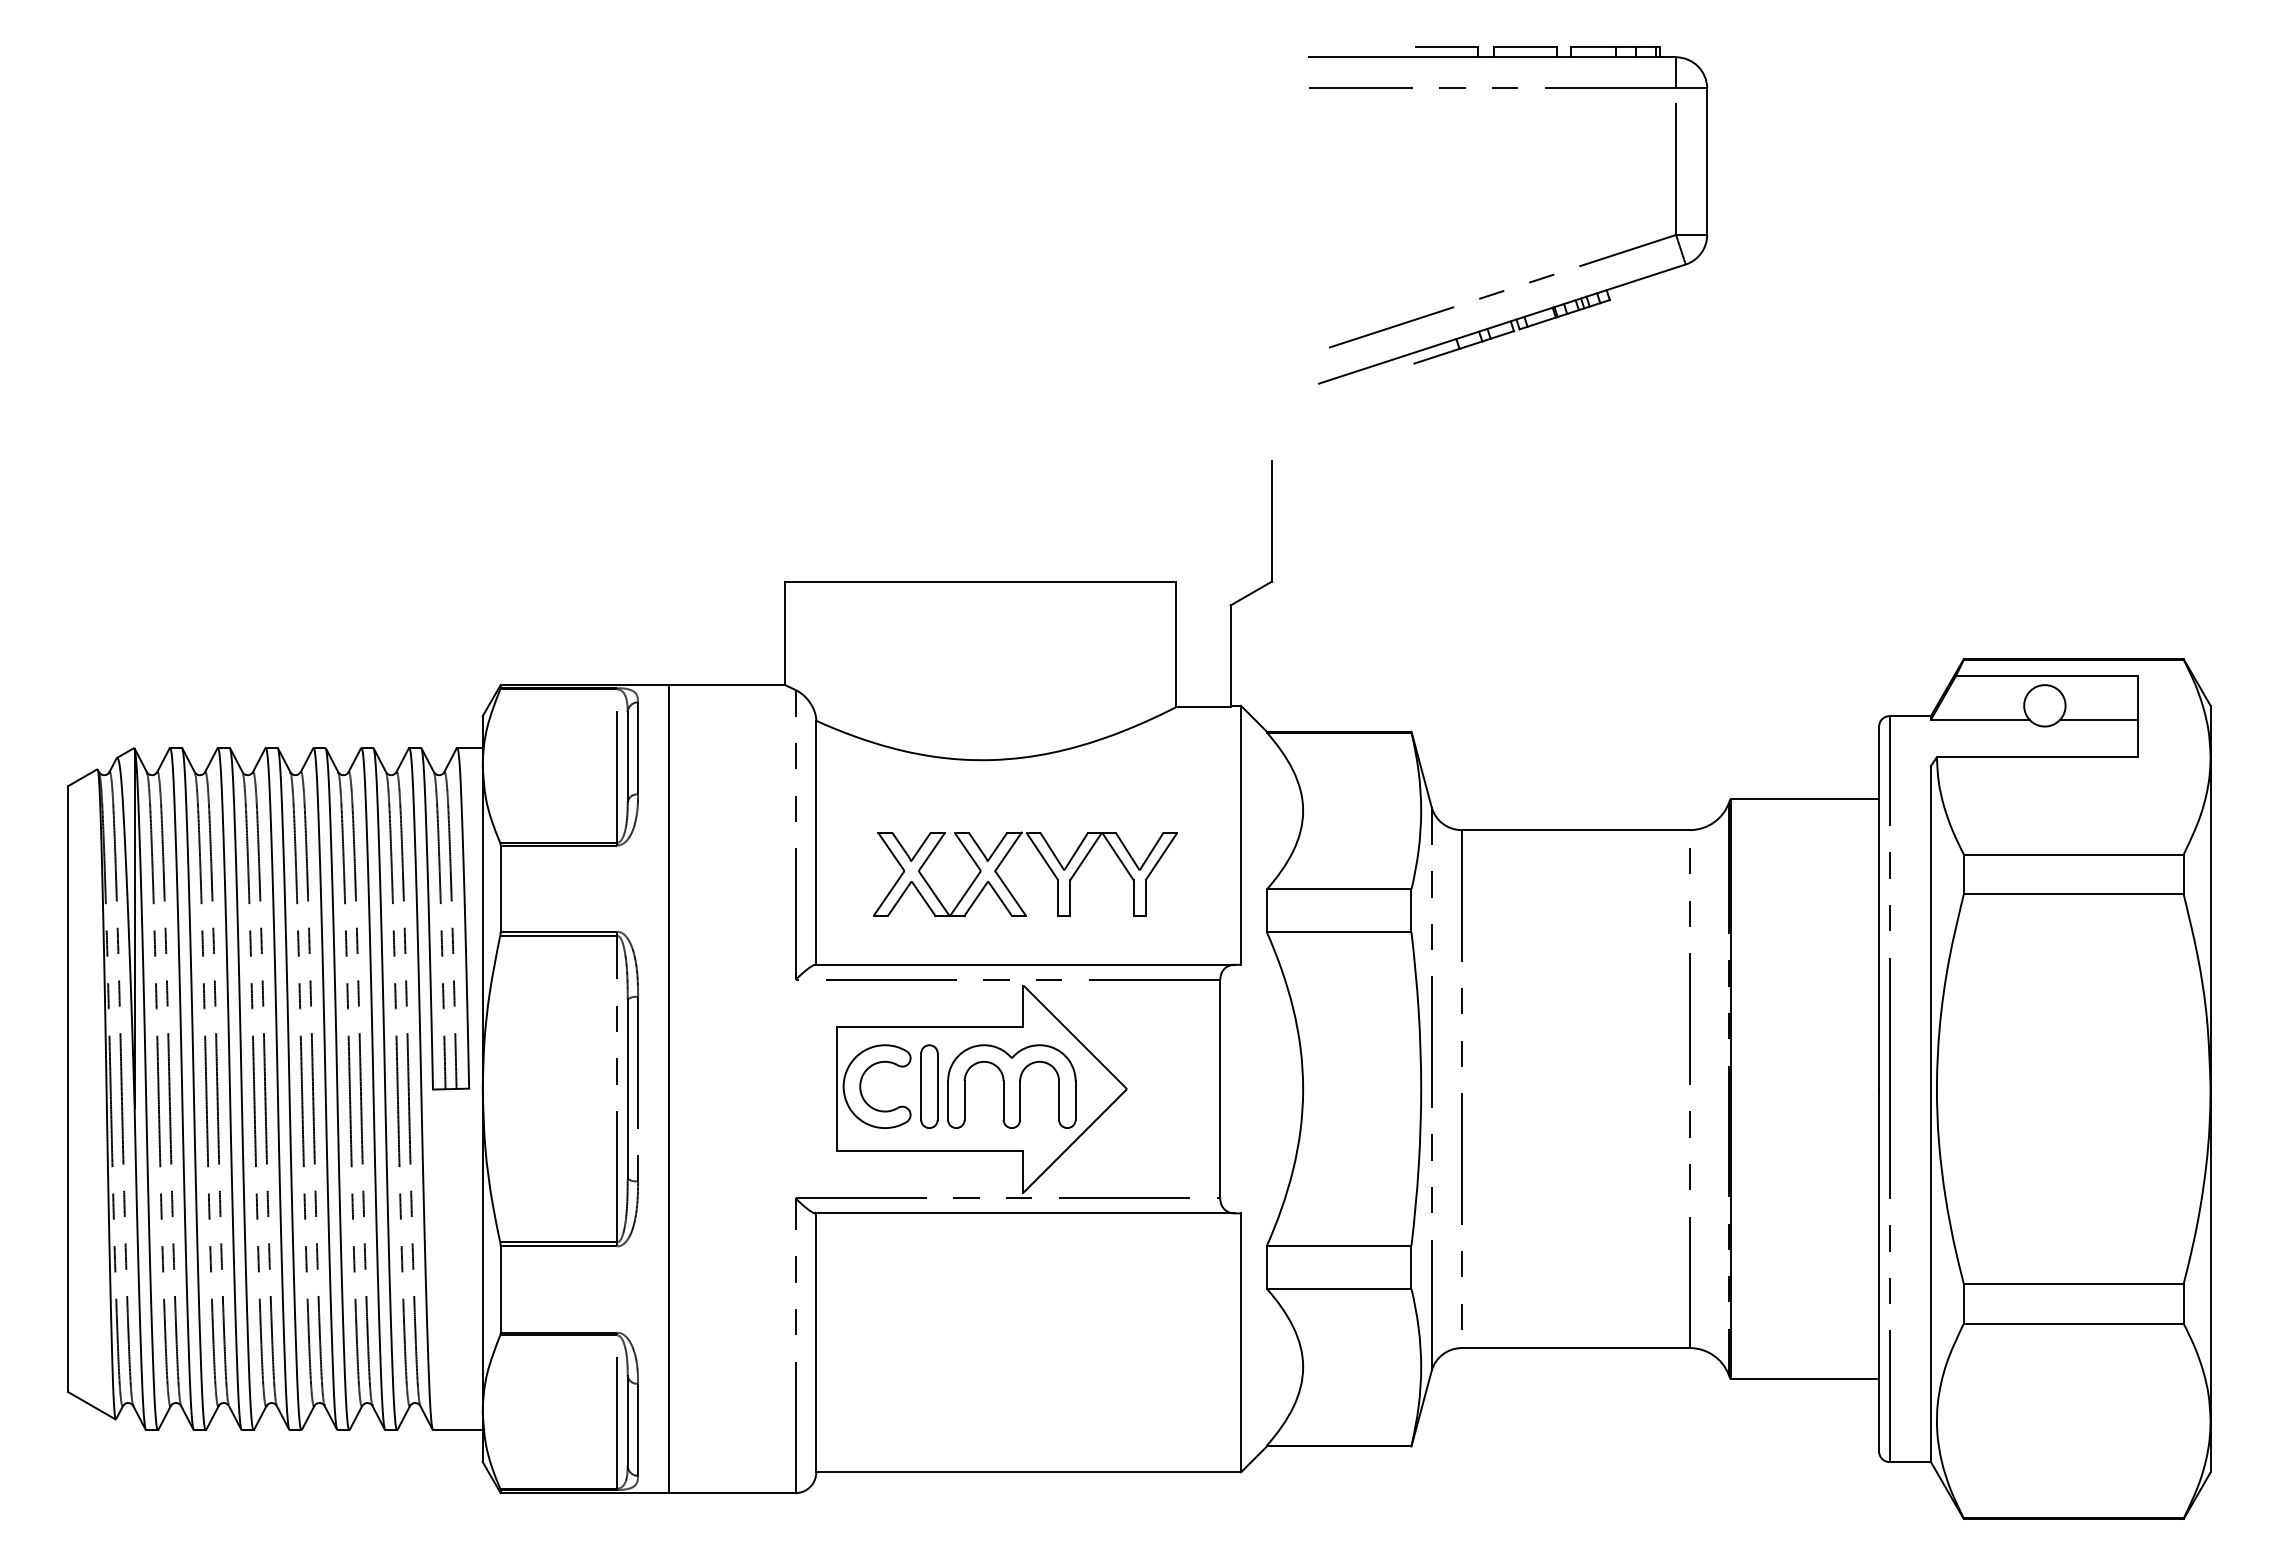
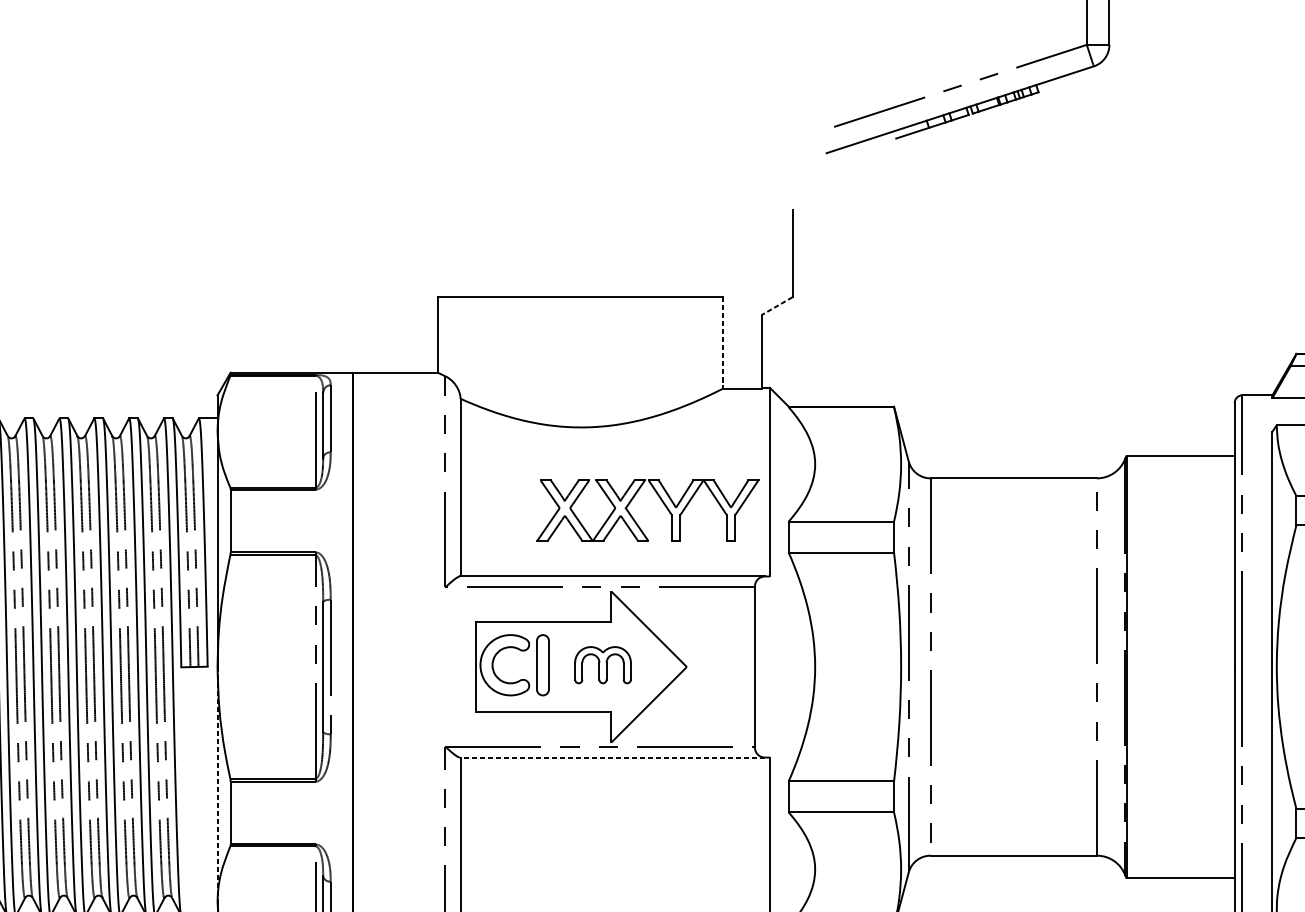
line: (1251, 593) -> (777, 306), solid -> dashed
line: (1176, 644) -> (722, 343), solid -> dashed
part: (1043, 860) -> (660, 500), moved
part: (1011, 1086) -> (602, 665), size x0.6
line: (1025, 1213) -> (612, 757), solid -> dashed
line: (482, 1251) -> (217, 785), solid -> dashed

